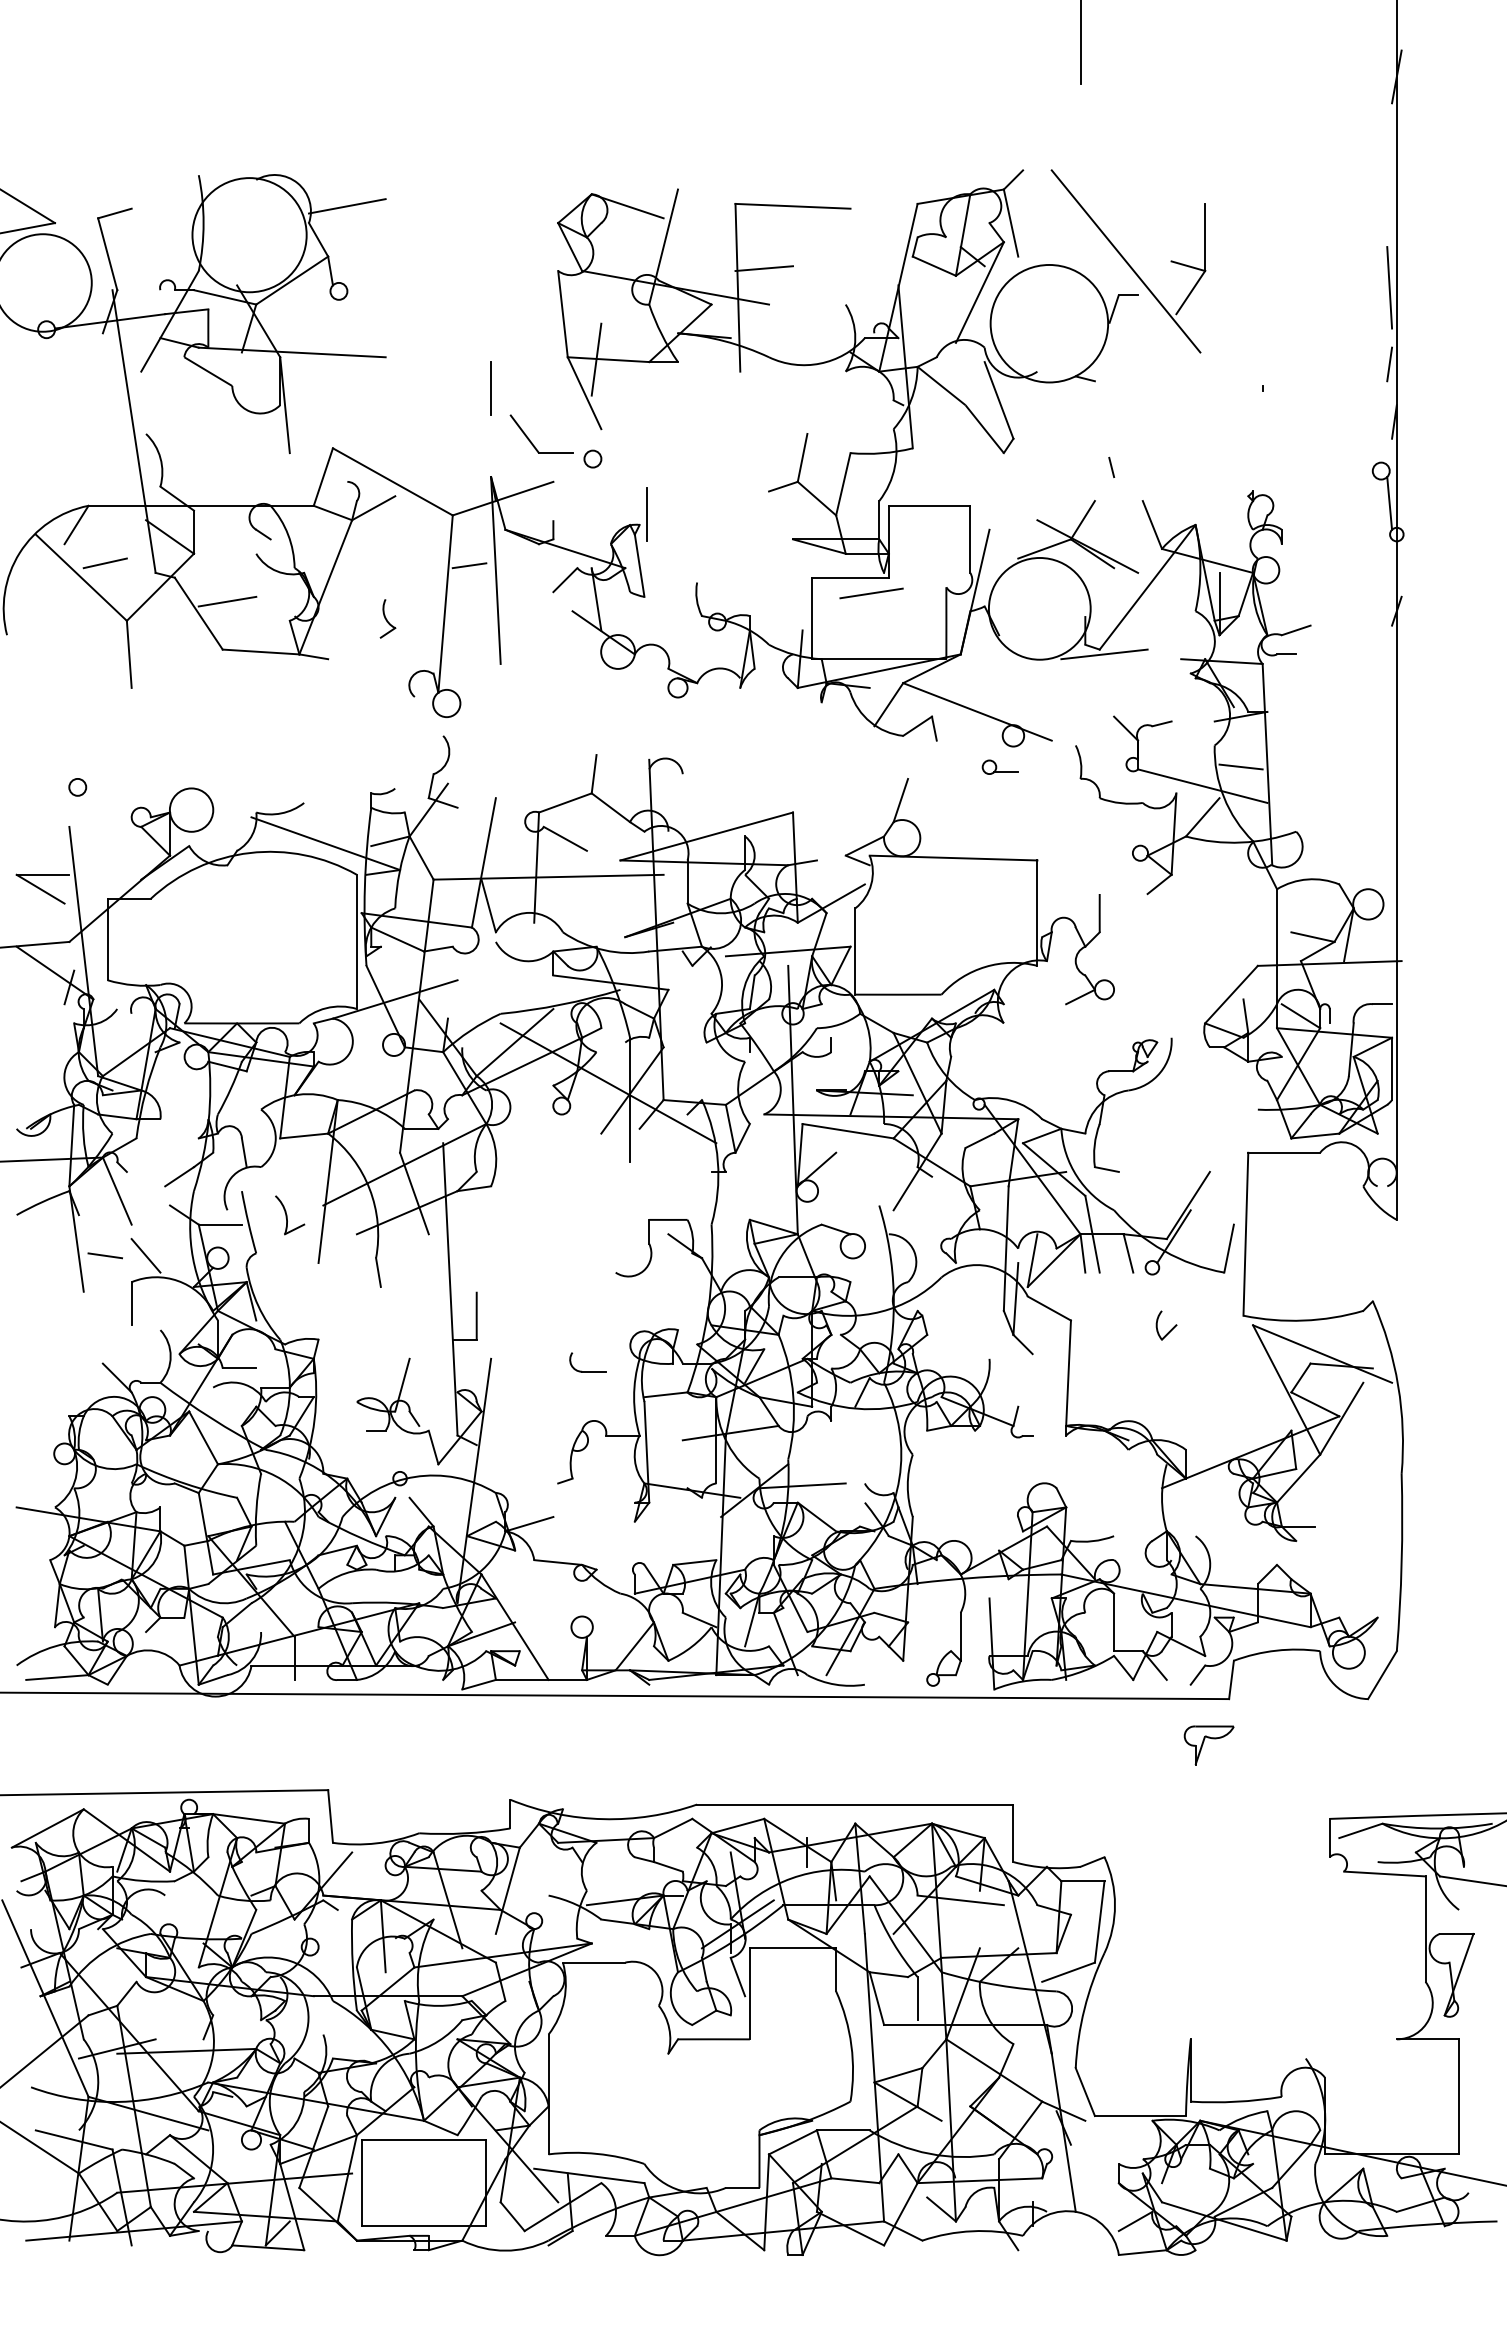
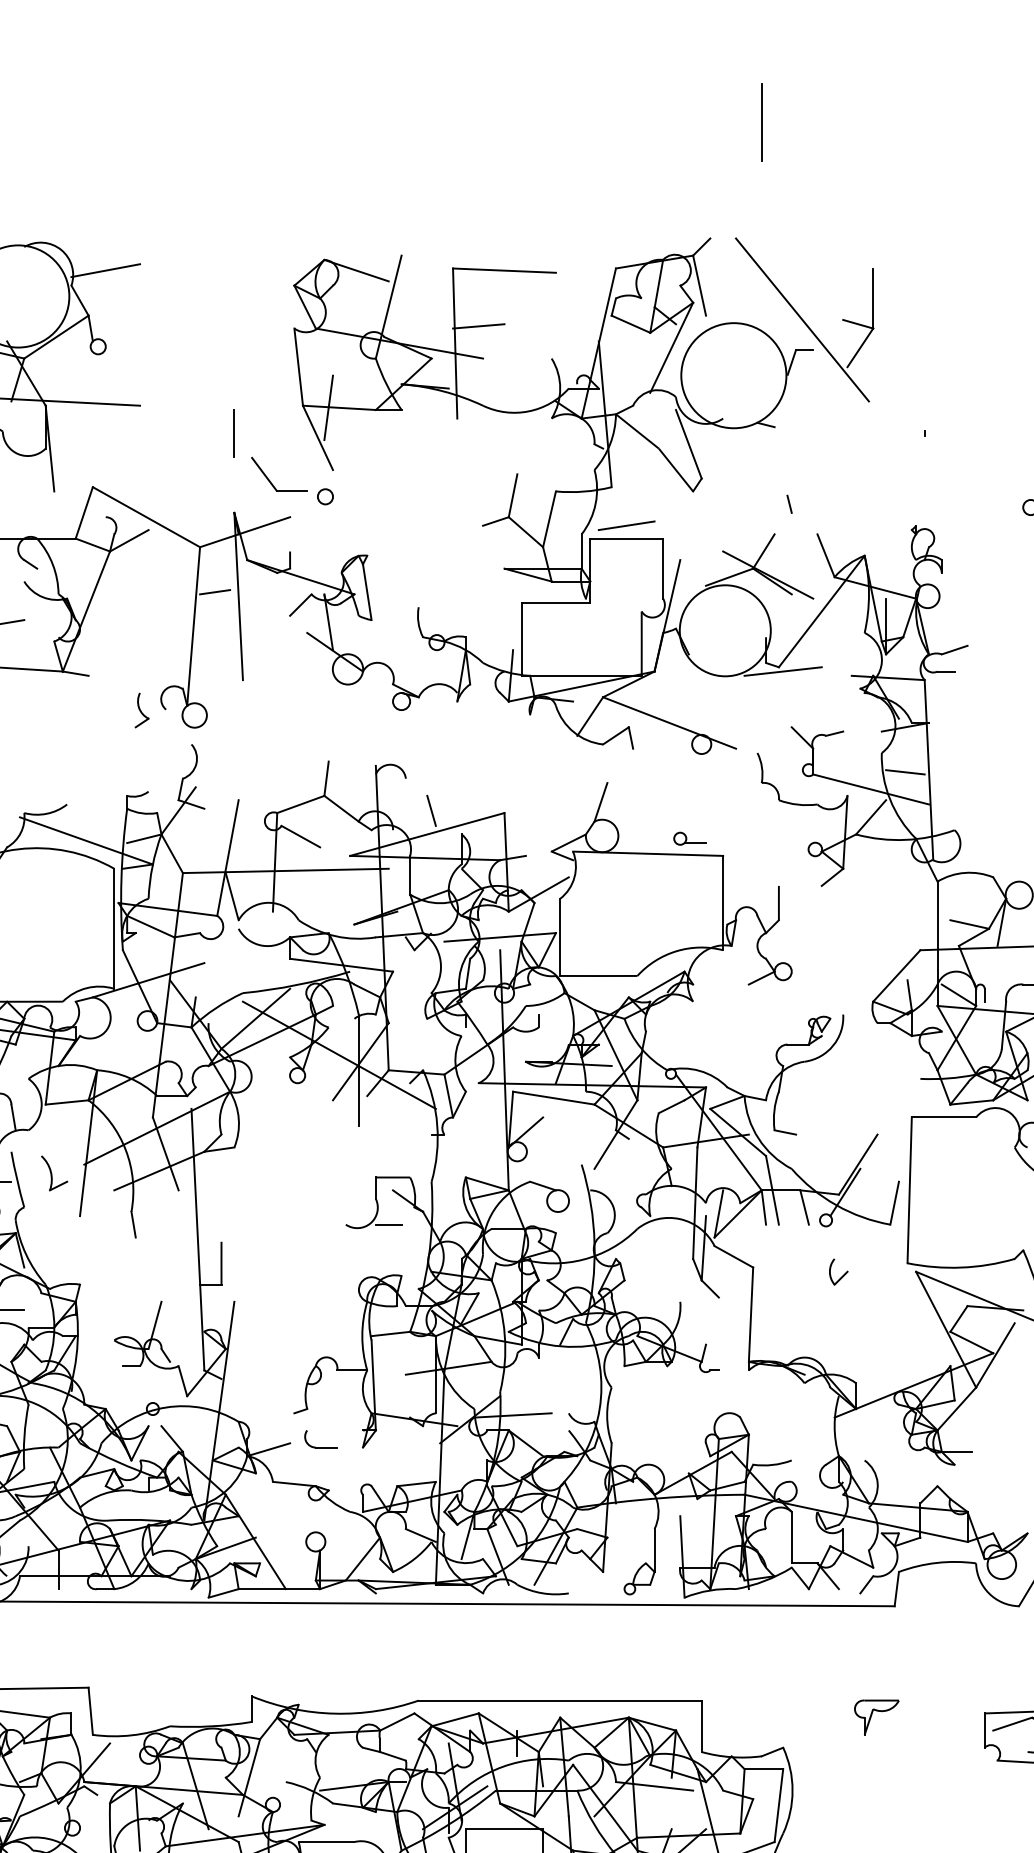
line: (646, 514) -> (373, 546), removed
line: (871, 593) -> (626, 525), moved
part: (387, 618) -> (141, 710), moved
part: (999, 766) -> (689, 838), moved
line: (711, 809) -> (431, 810), added
line: (663, 1272) -> (388, 1224), added
part: (587, 1371) -> (320, 1447), moved
part: (1208, 1745) -> (876, 1717), moved

